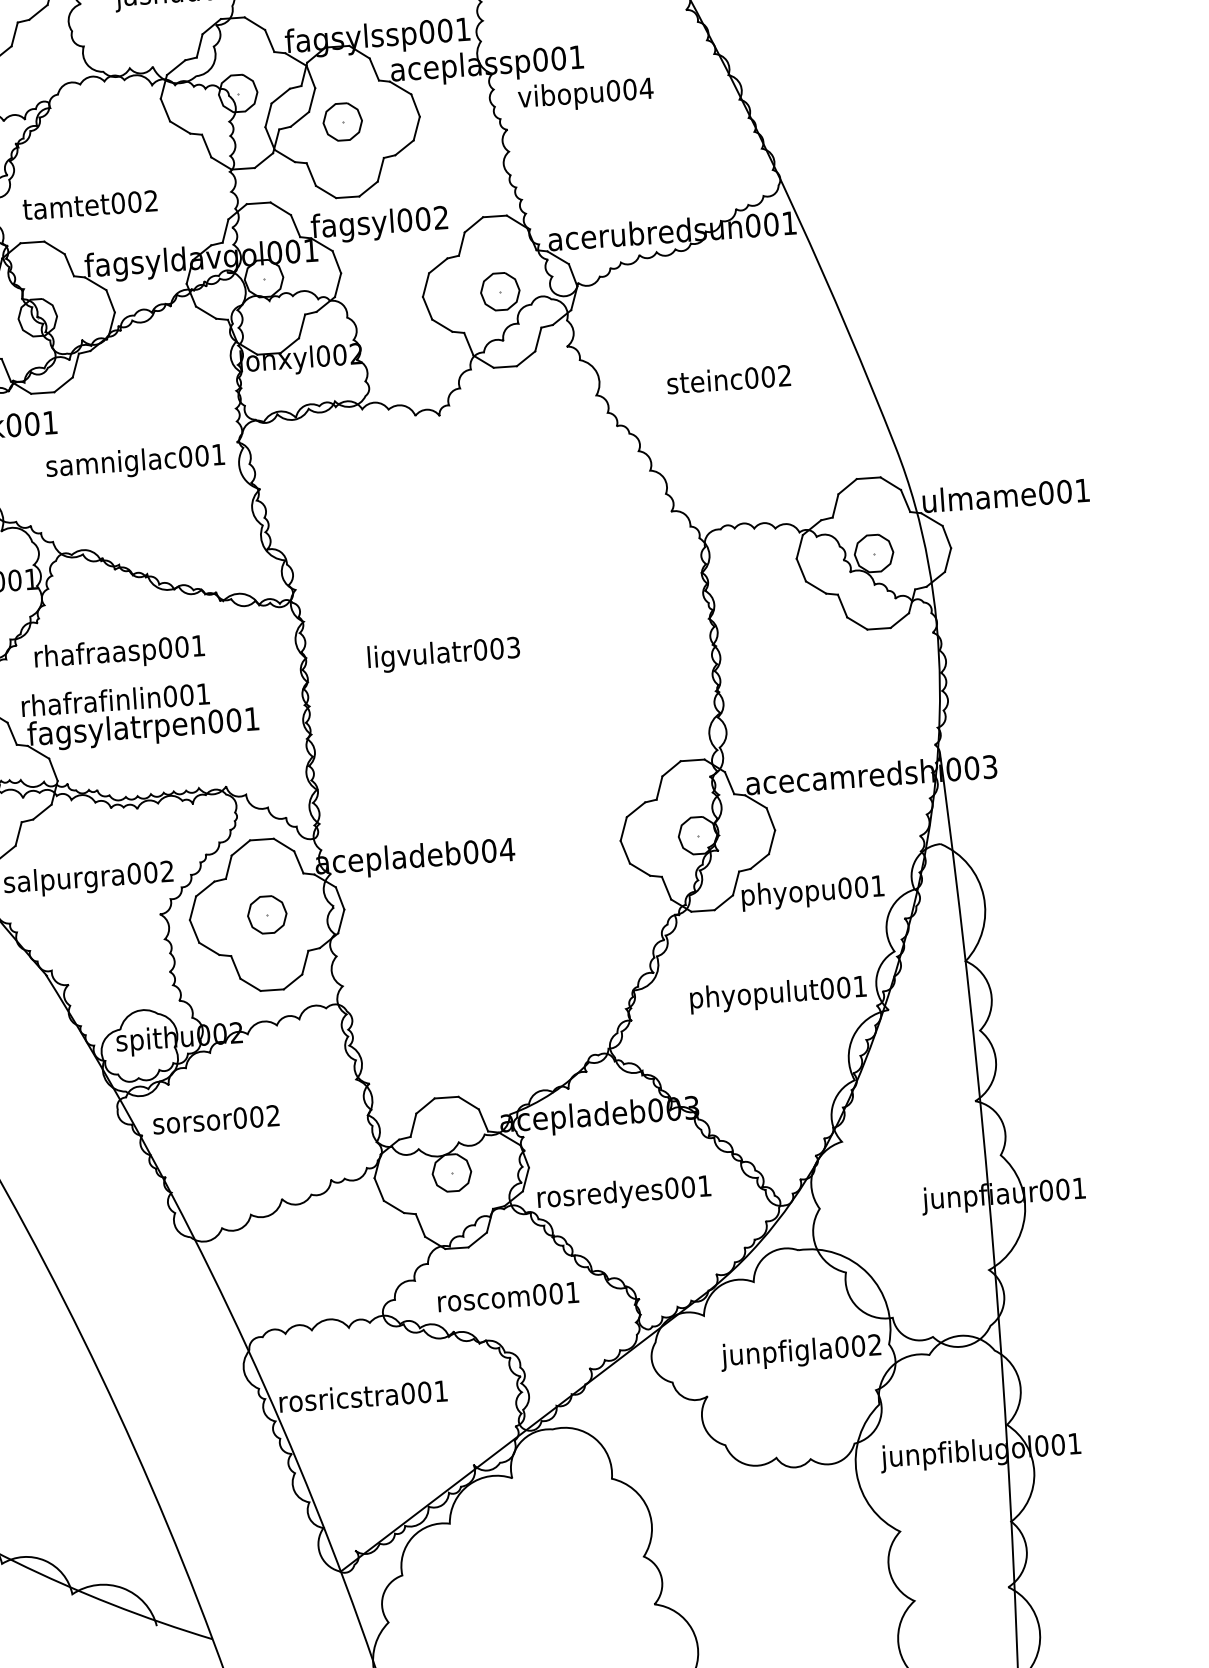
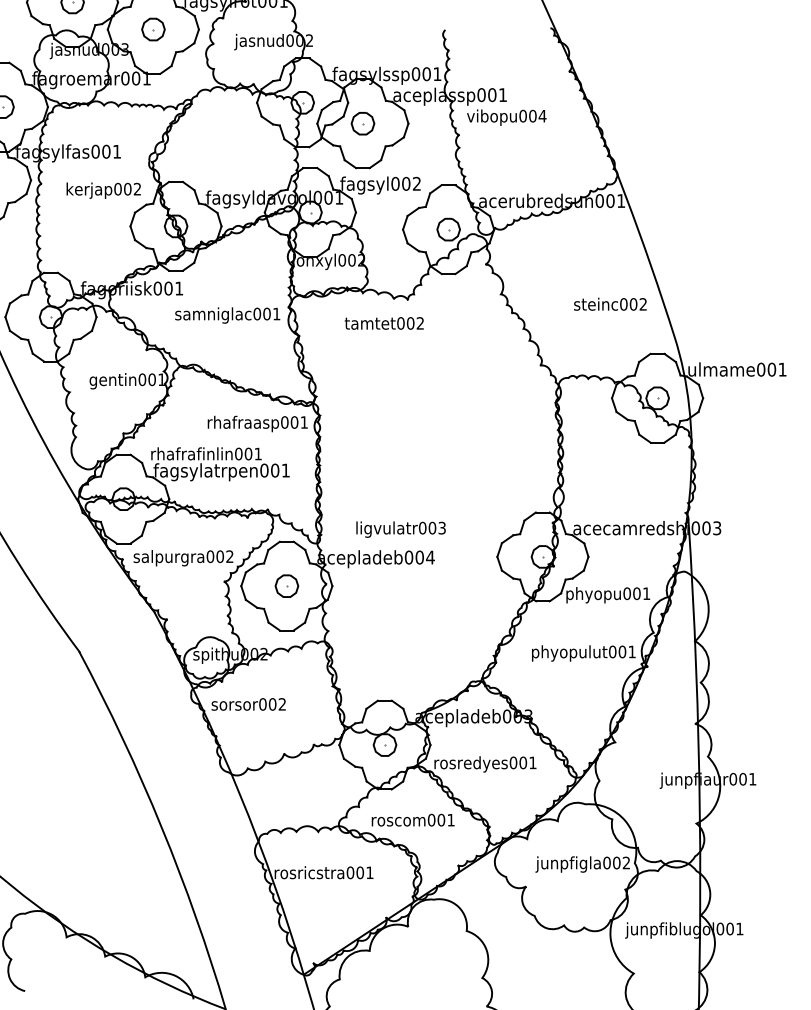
text: (88, 205) -> (383, 323), moved
text: (729, 378) -> (610, 303), moved
text: (119, 652) -> (257, 423), moved
text: (442, 654) -> (400, 529), moved

